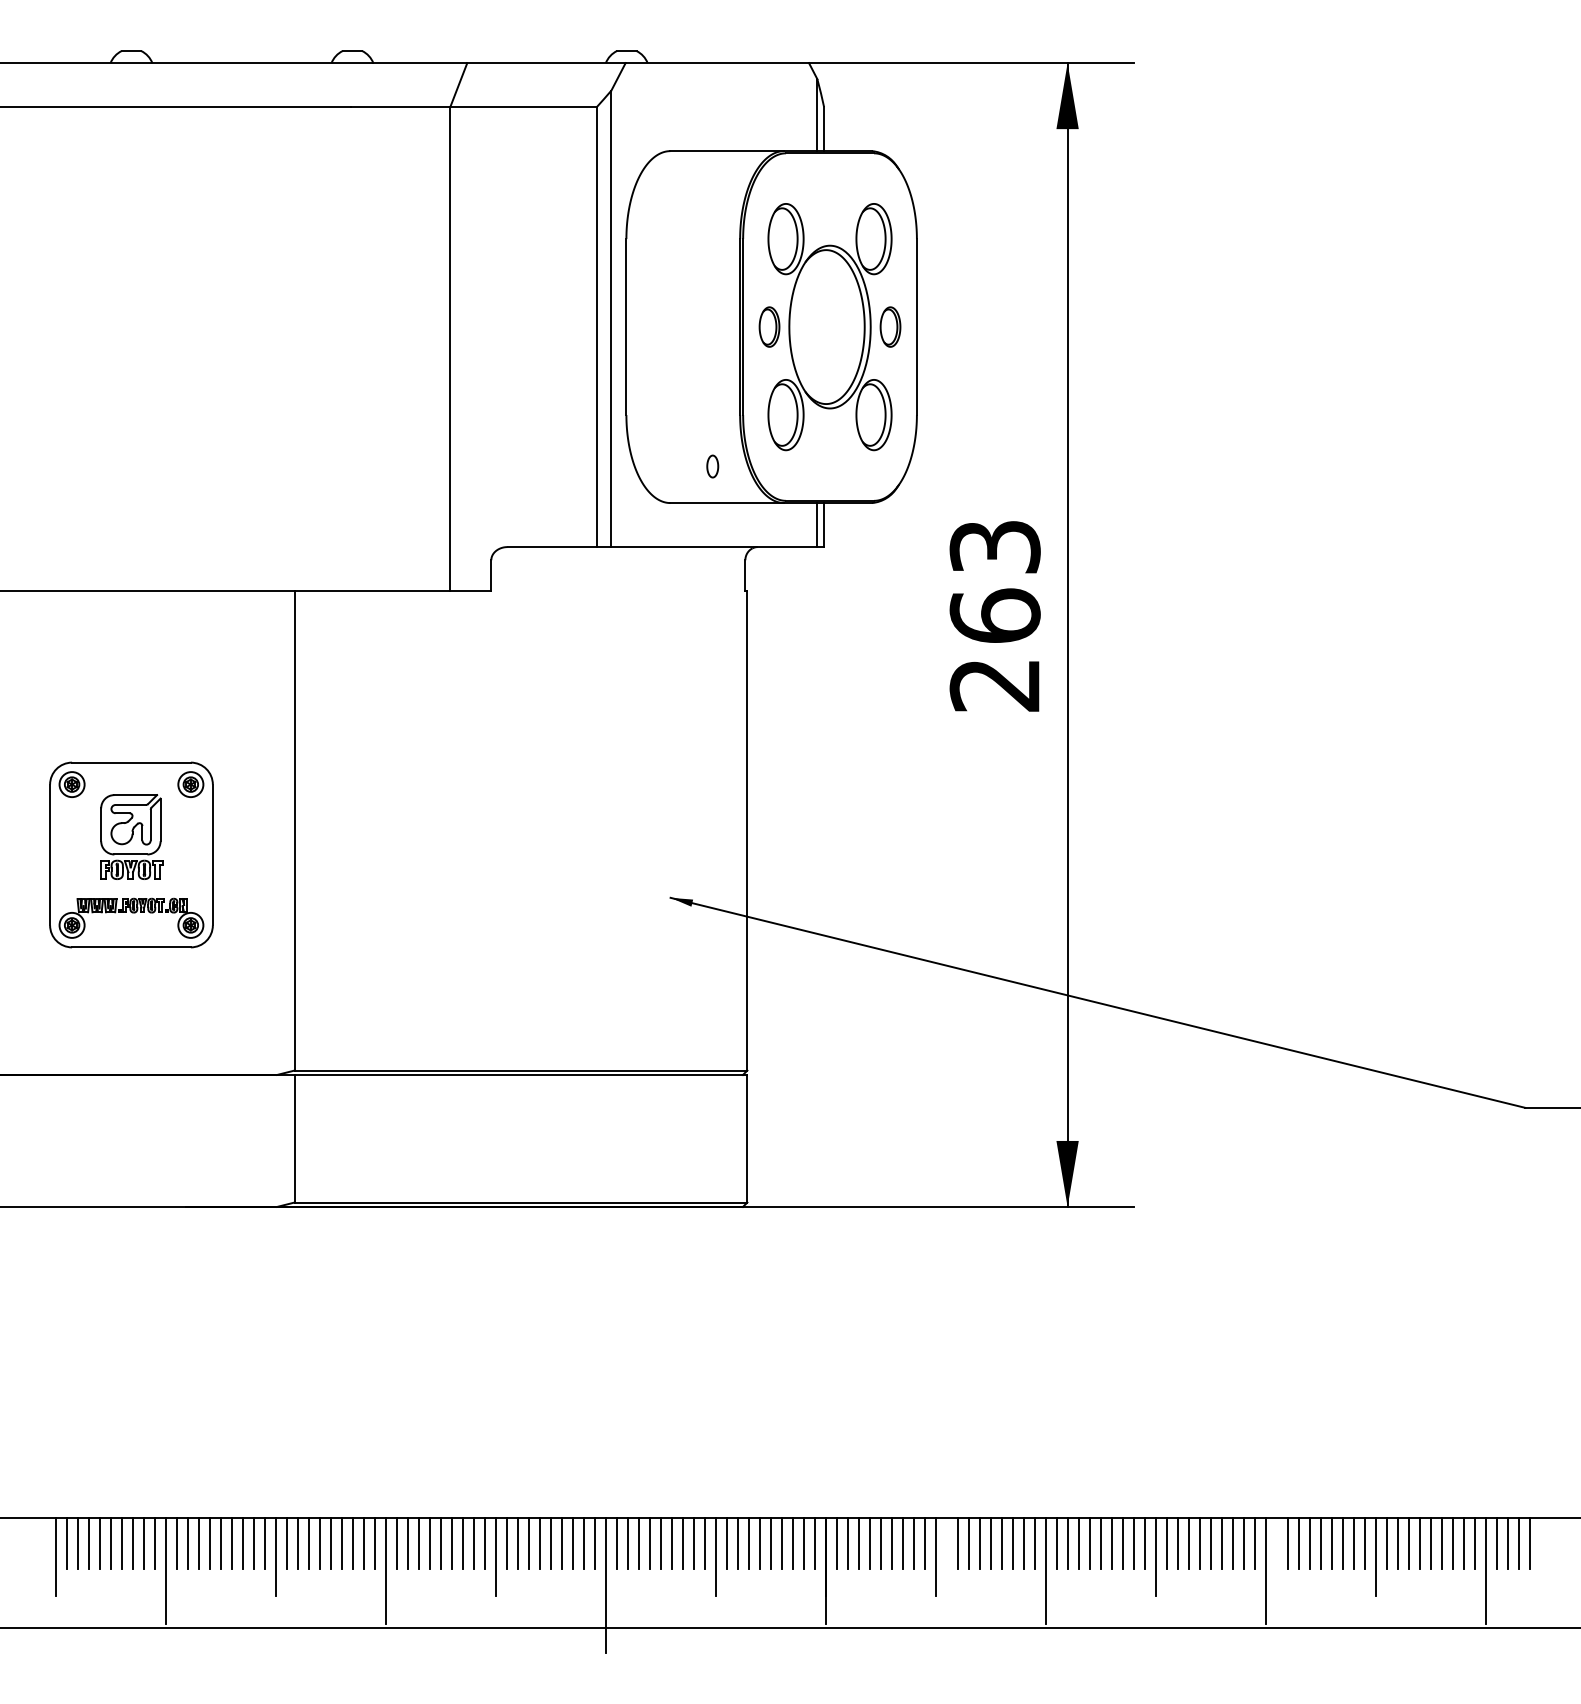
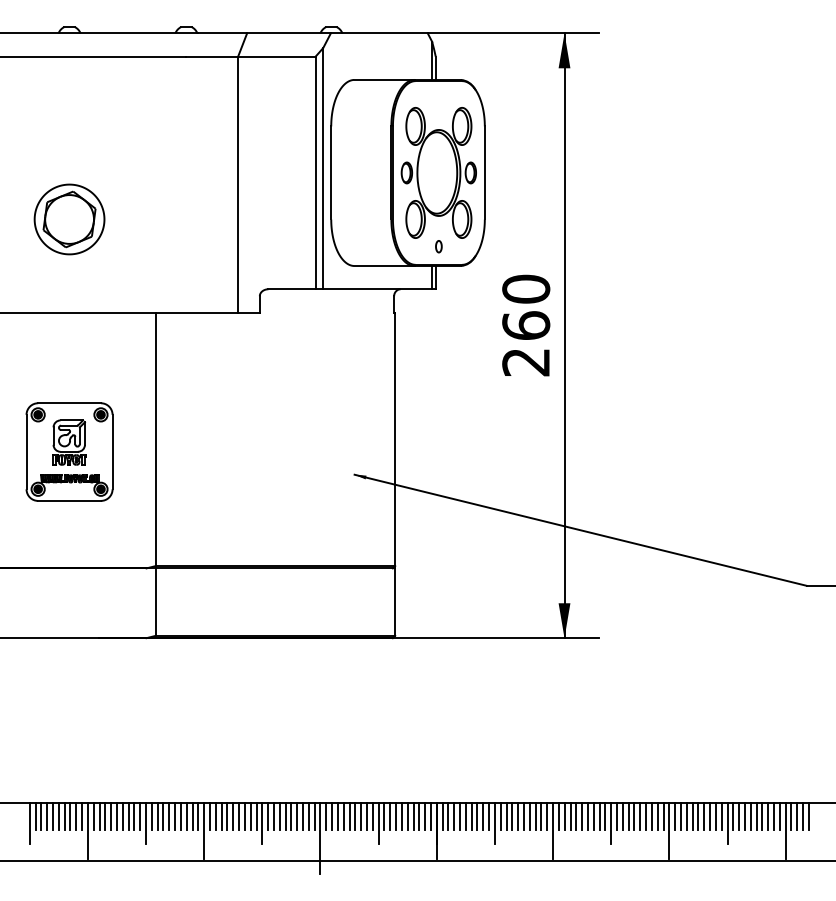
part: (131, 415) -> (69, 219), added
part: (712, 466) -> (438, 246), moved
text: (995, 545) -> (526, 288), 263 -> 260
line: (946, 1542) -> (500, 815), added
line: (1277, 1542) -> (675, 815), added

